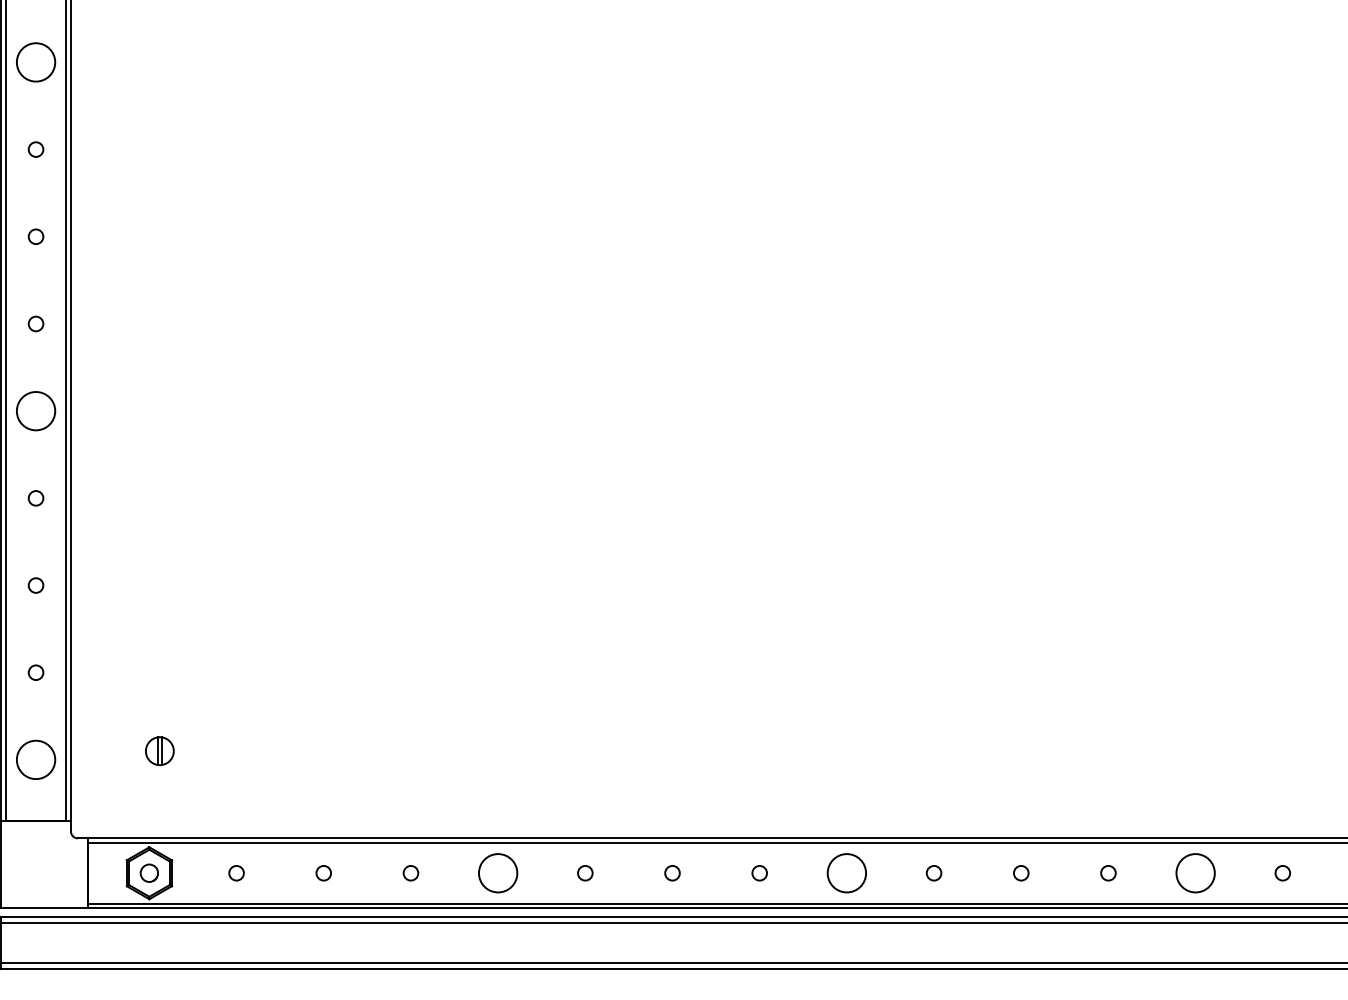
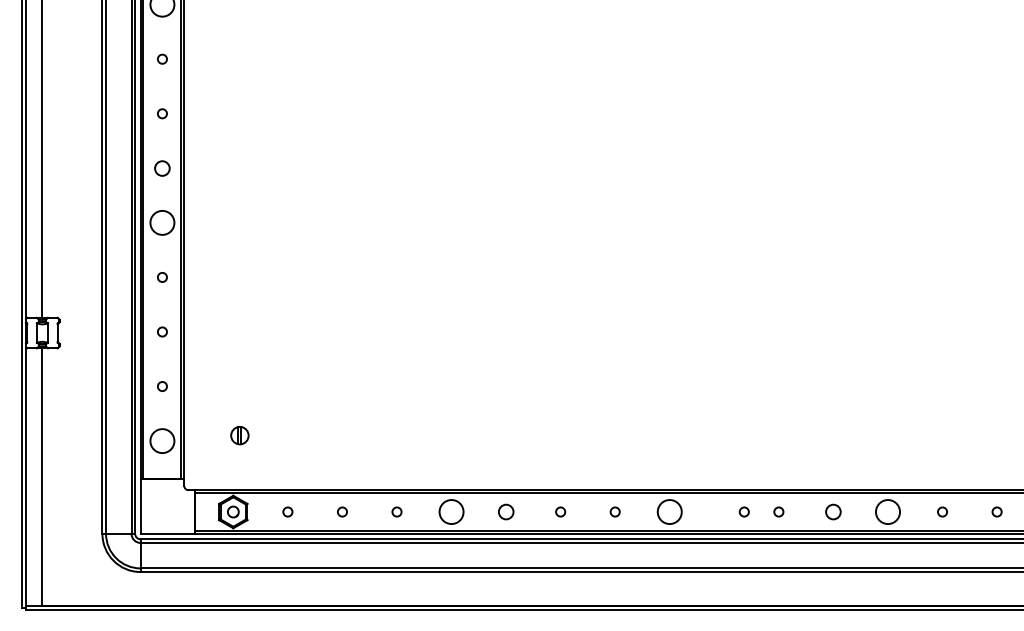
circle: (36, 322) -> (162, 167), size x1.6
circle: (584, 872) -> (505, 511), size x1.6
circle: (932, 872) -> (743, 511), moved
circle: (1108, 872) -> (833, 511), size x1.6

